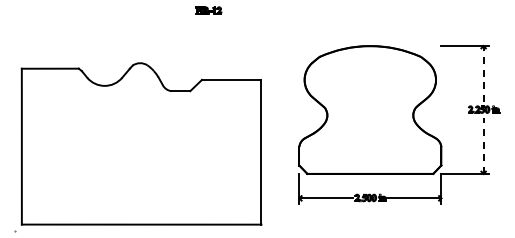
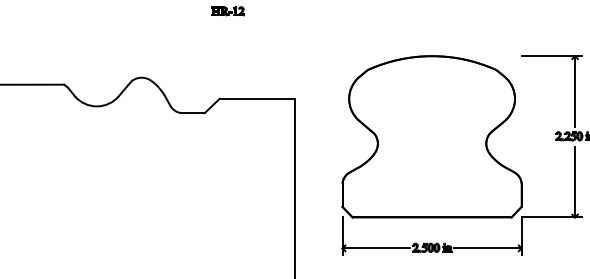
line: (483, 73) -> (574, 90), dashed -> solid
line: (483, 145) -> (574, 181), dashed -> solid

